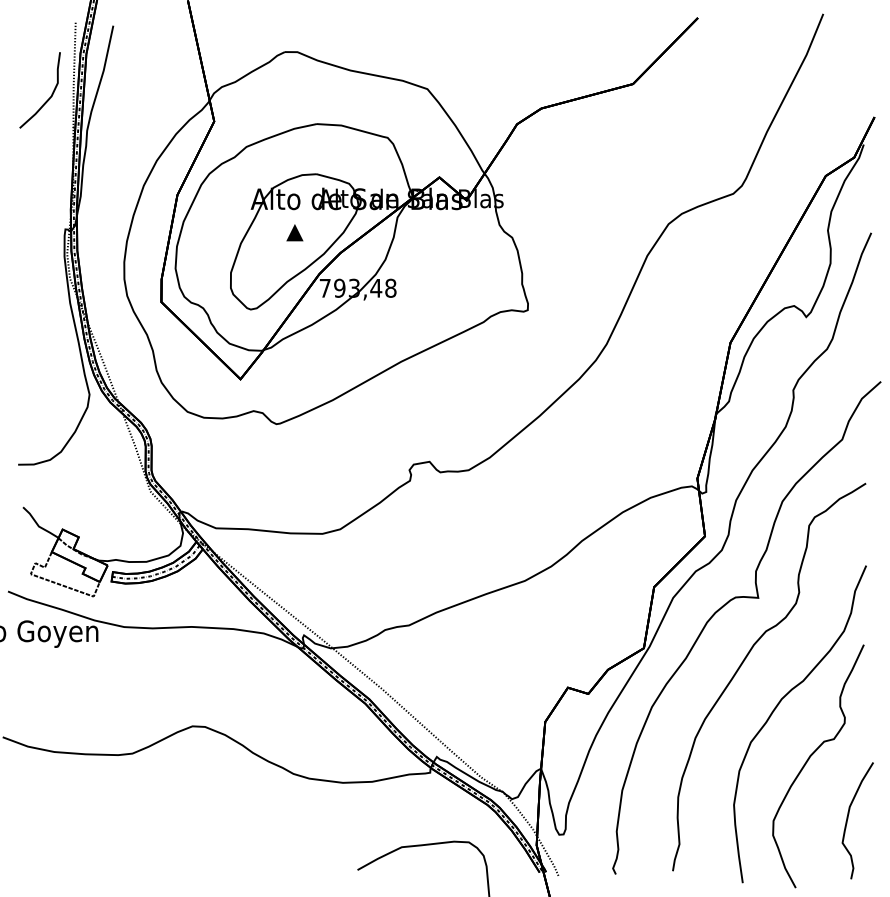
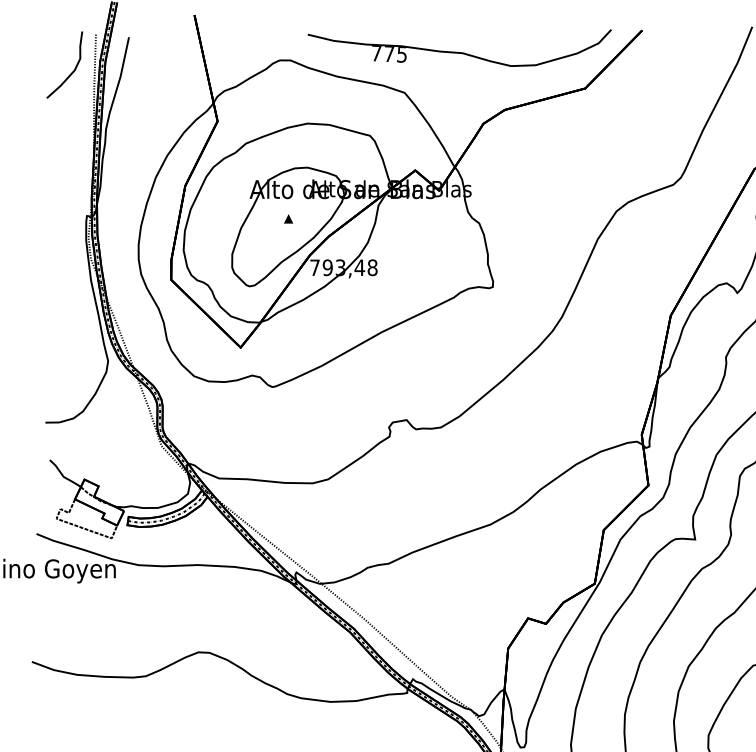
part: (489, 37) -> (459, 47), added
curve: (48, 98) -> (72, 72), moved
part: (295, 232) -> (288, 218), size x0.62

